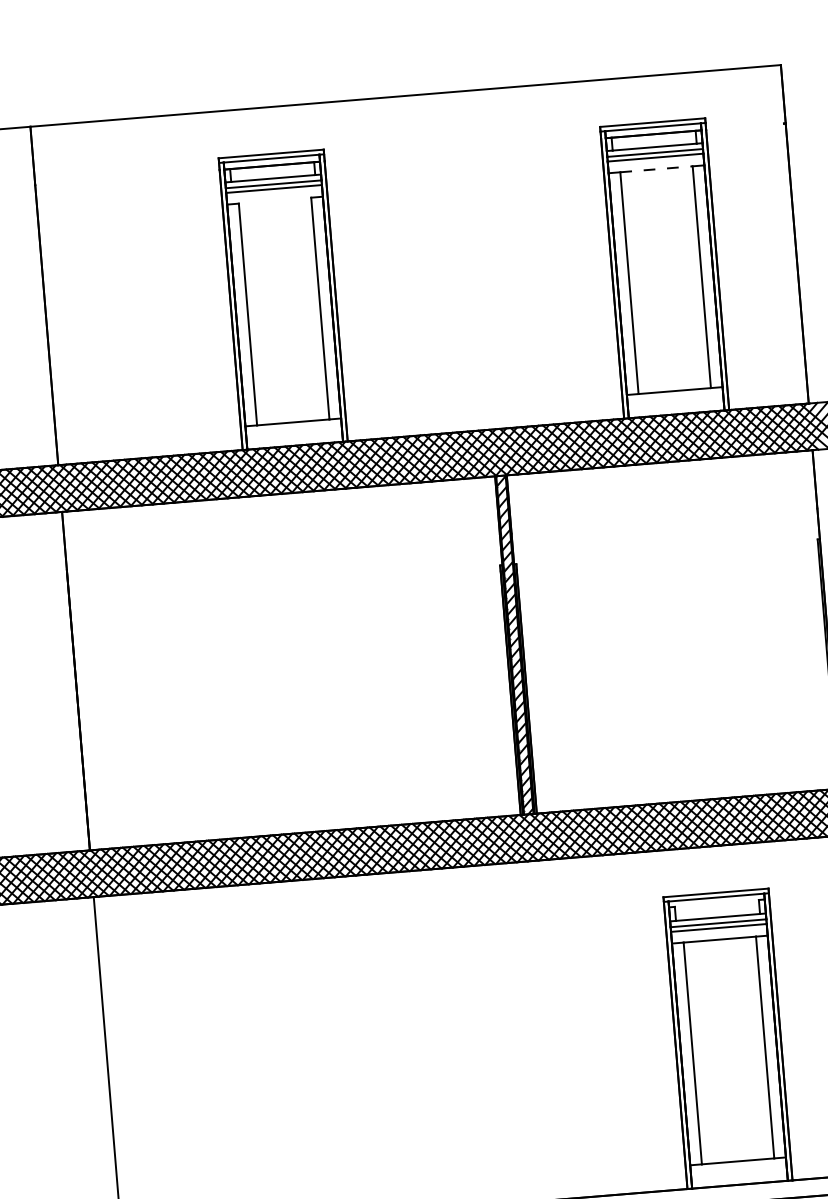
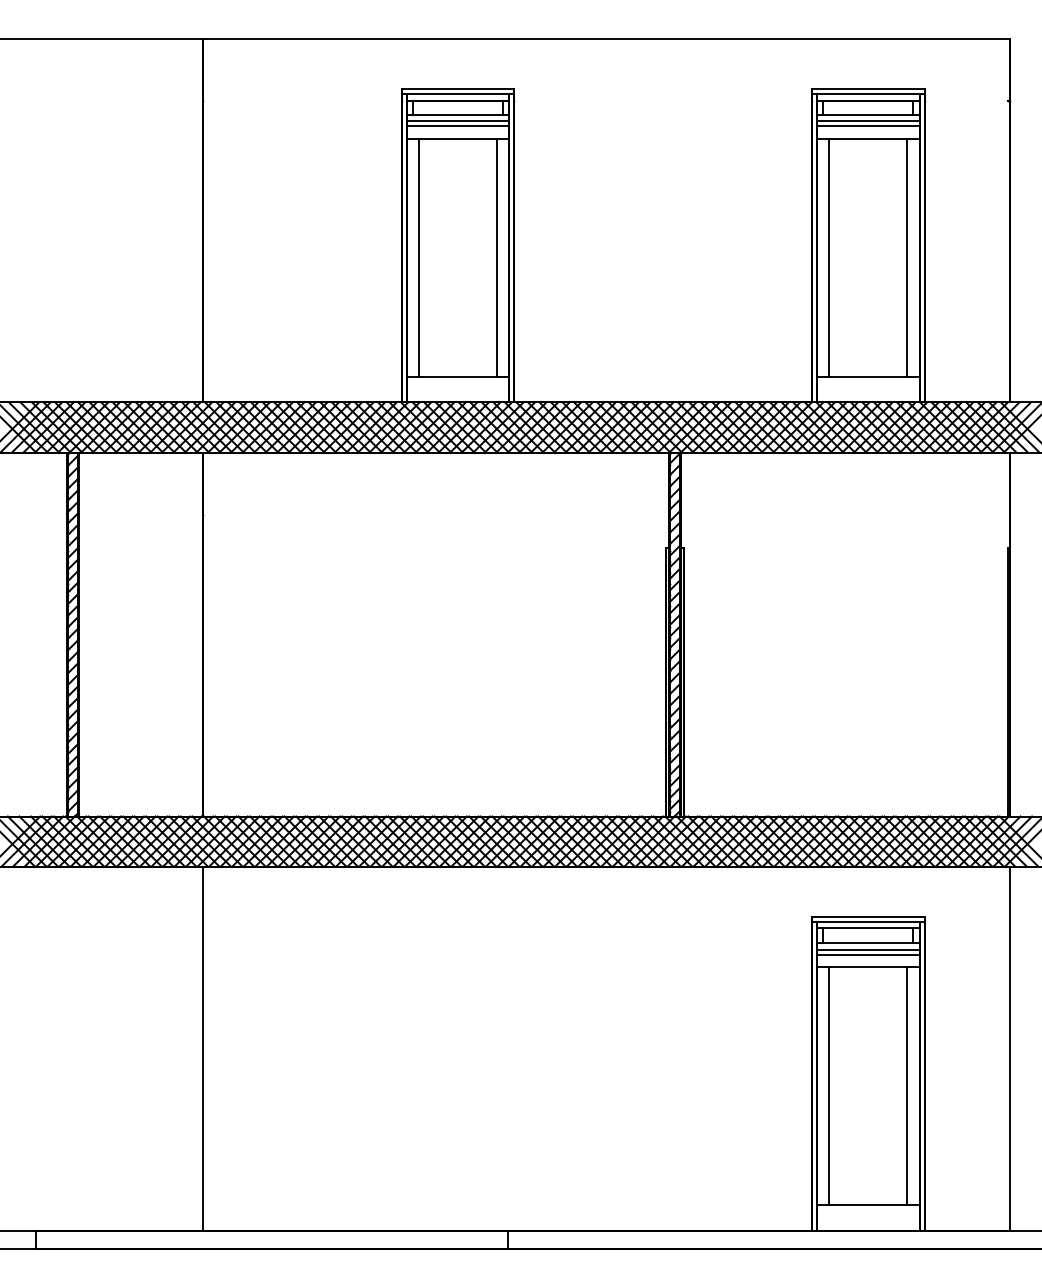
line: (656, 169) -> (868, 139), dashed -> solid
line: (274, 201) -> (457, 139), added
line: (716, 903) -> (867, 928), added

